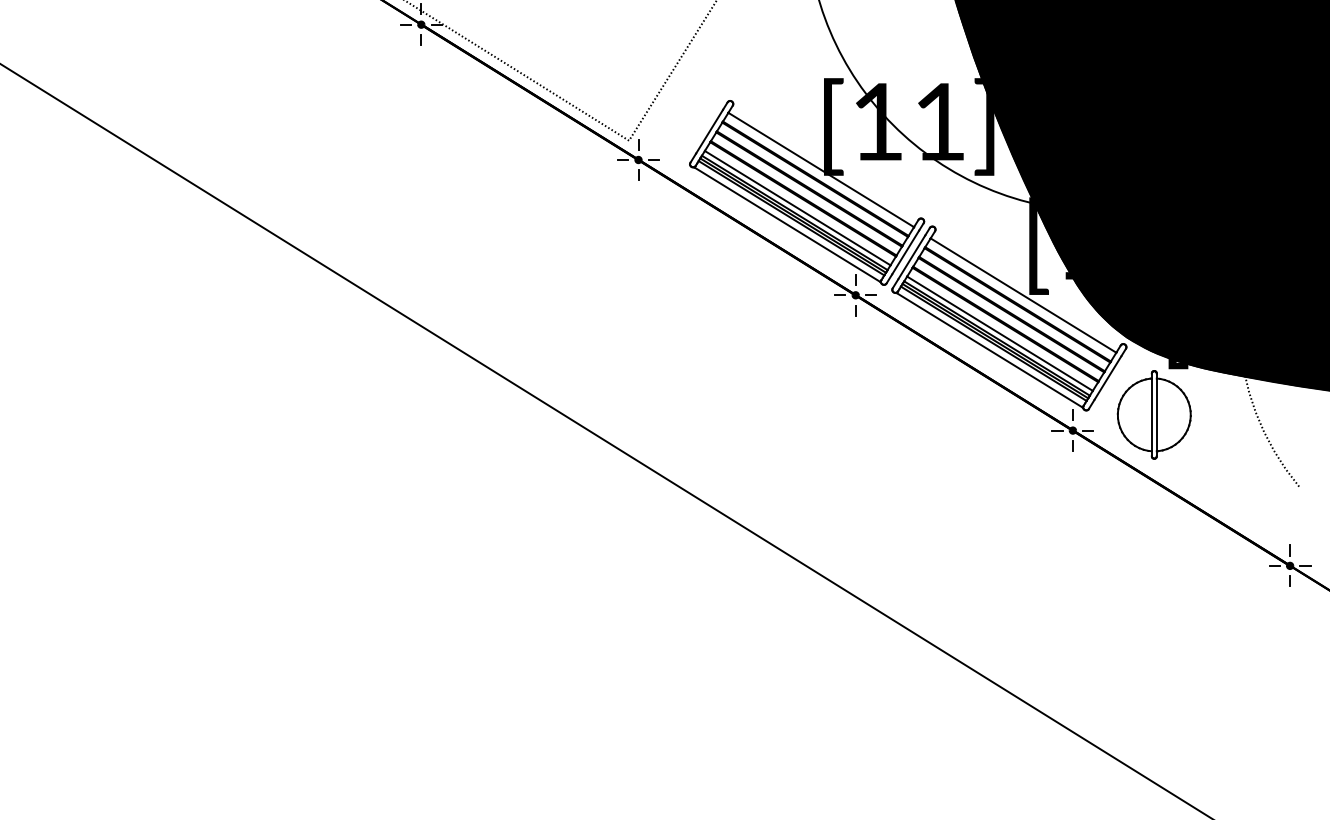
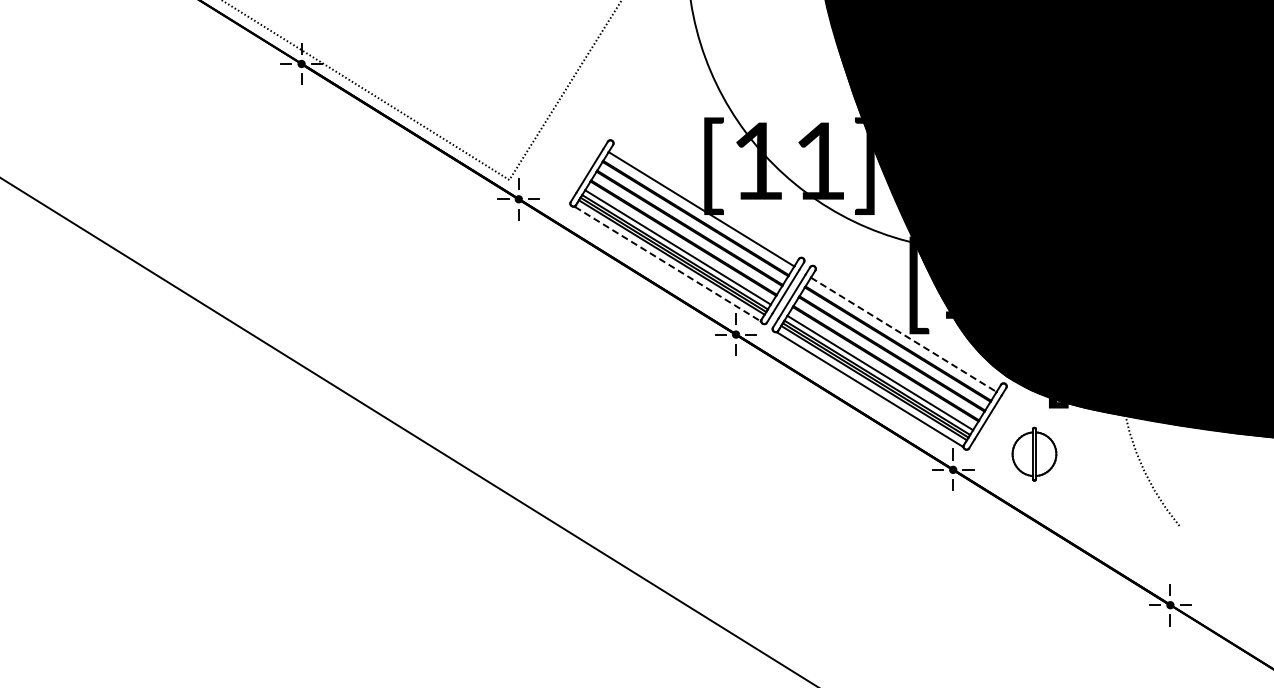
line: (787, 225) -> (667, 264), solid -> dashed
line: (1023, 295) -> (903, 334), solid -> dashed
part: (1153, 414) -> (1033, 453), size x0.6

